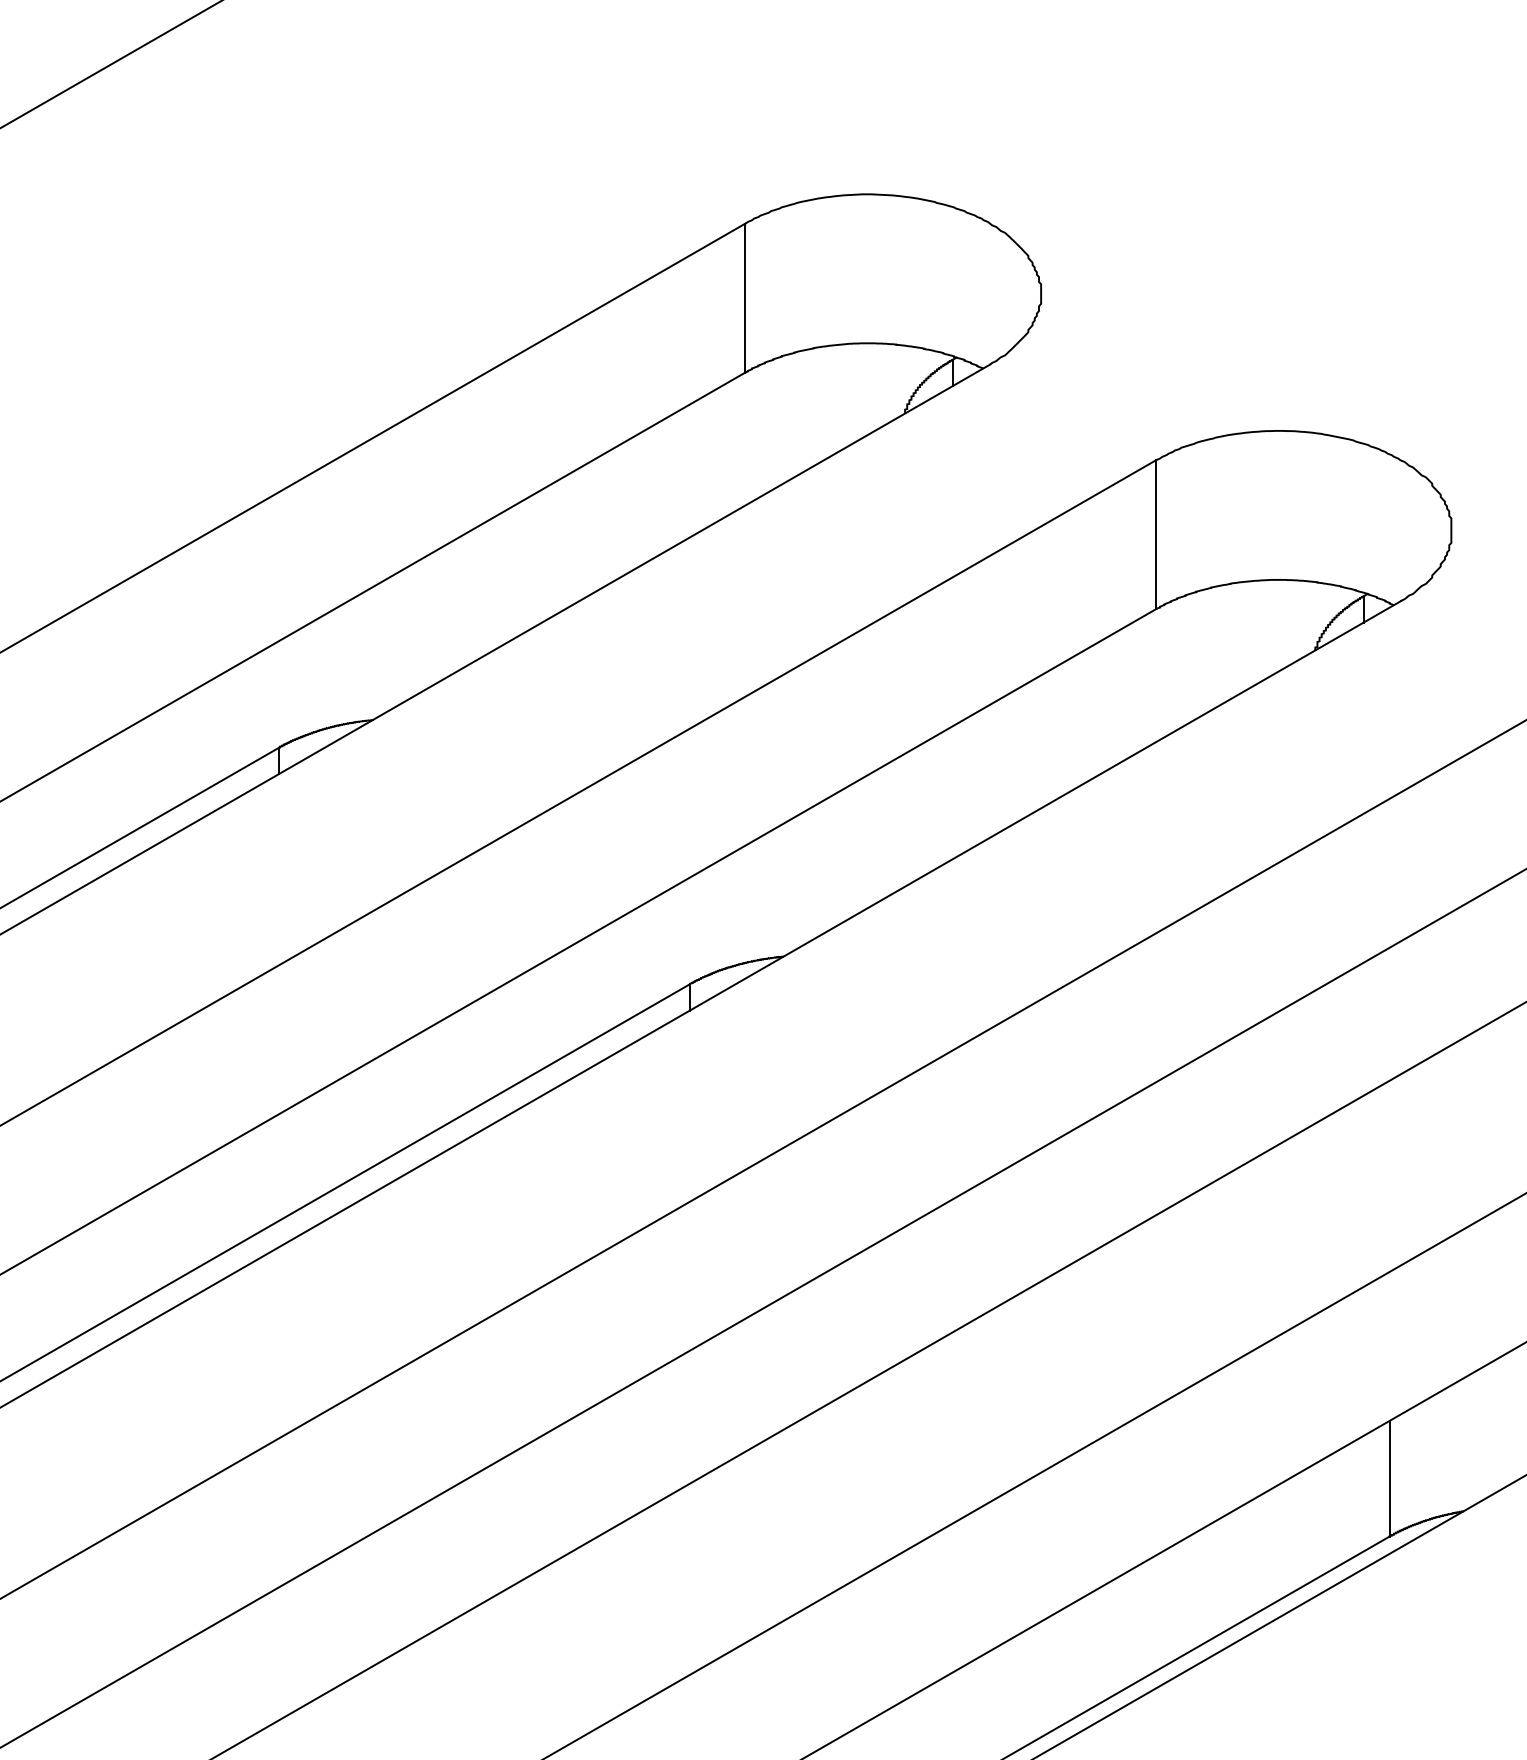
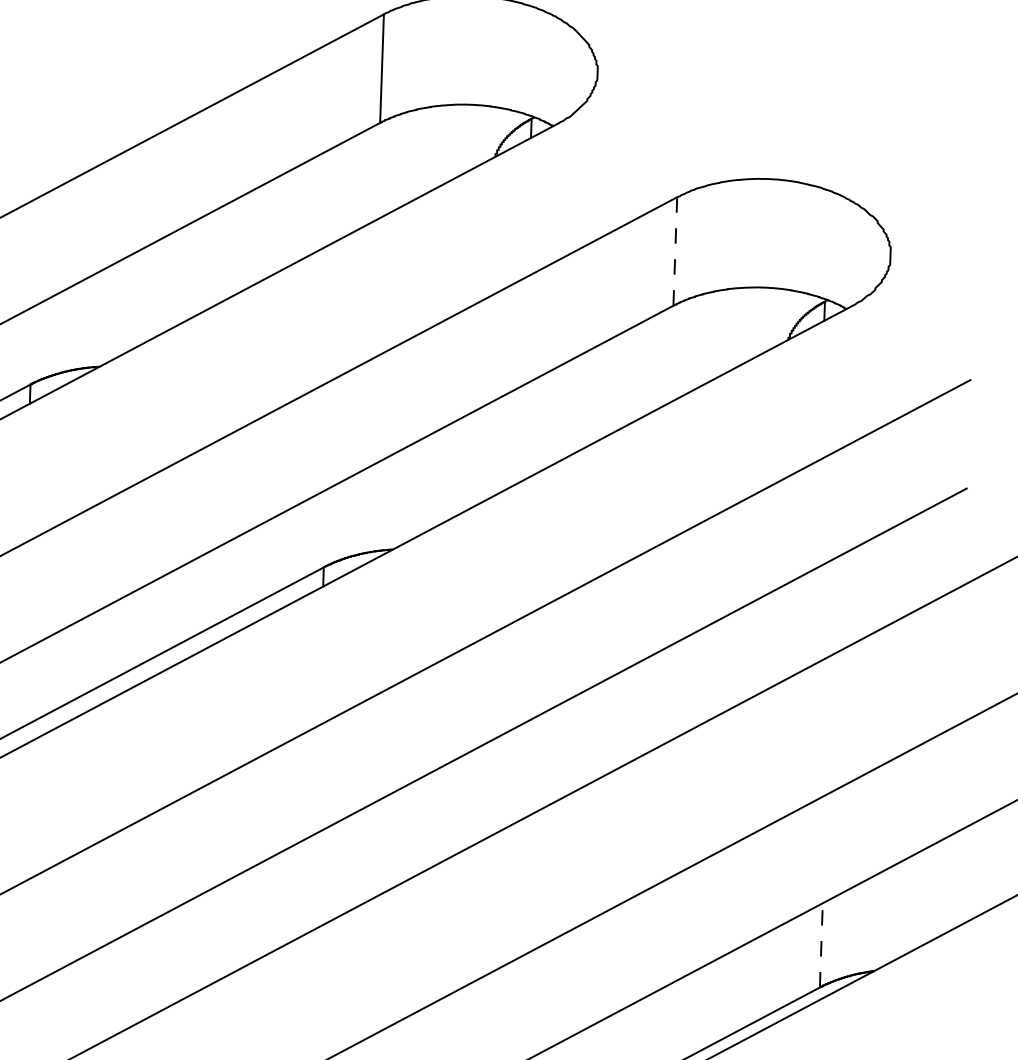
line: (1156, 535) -> (675, 252), solid -> dashed
line: (1389, 1478) -> (821, 945), solid -> dashed

